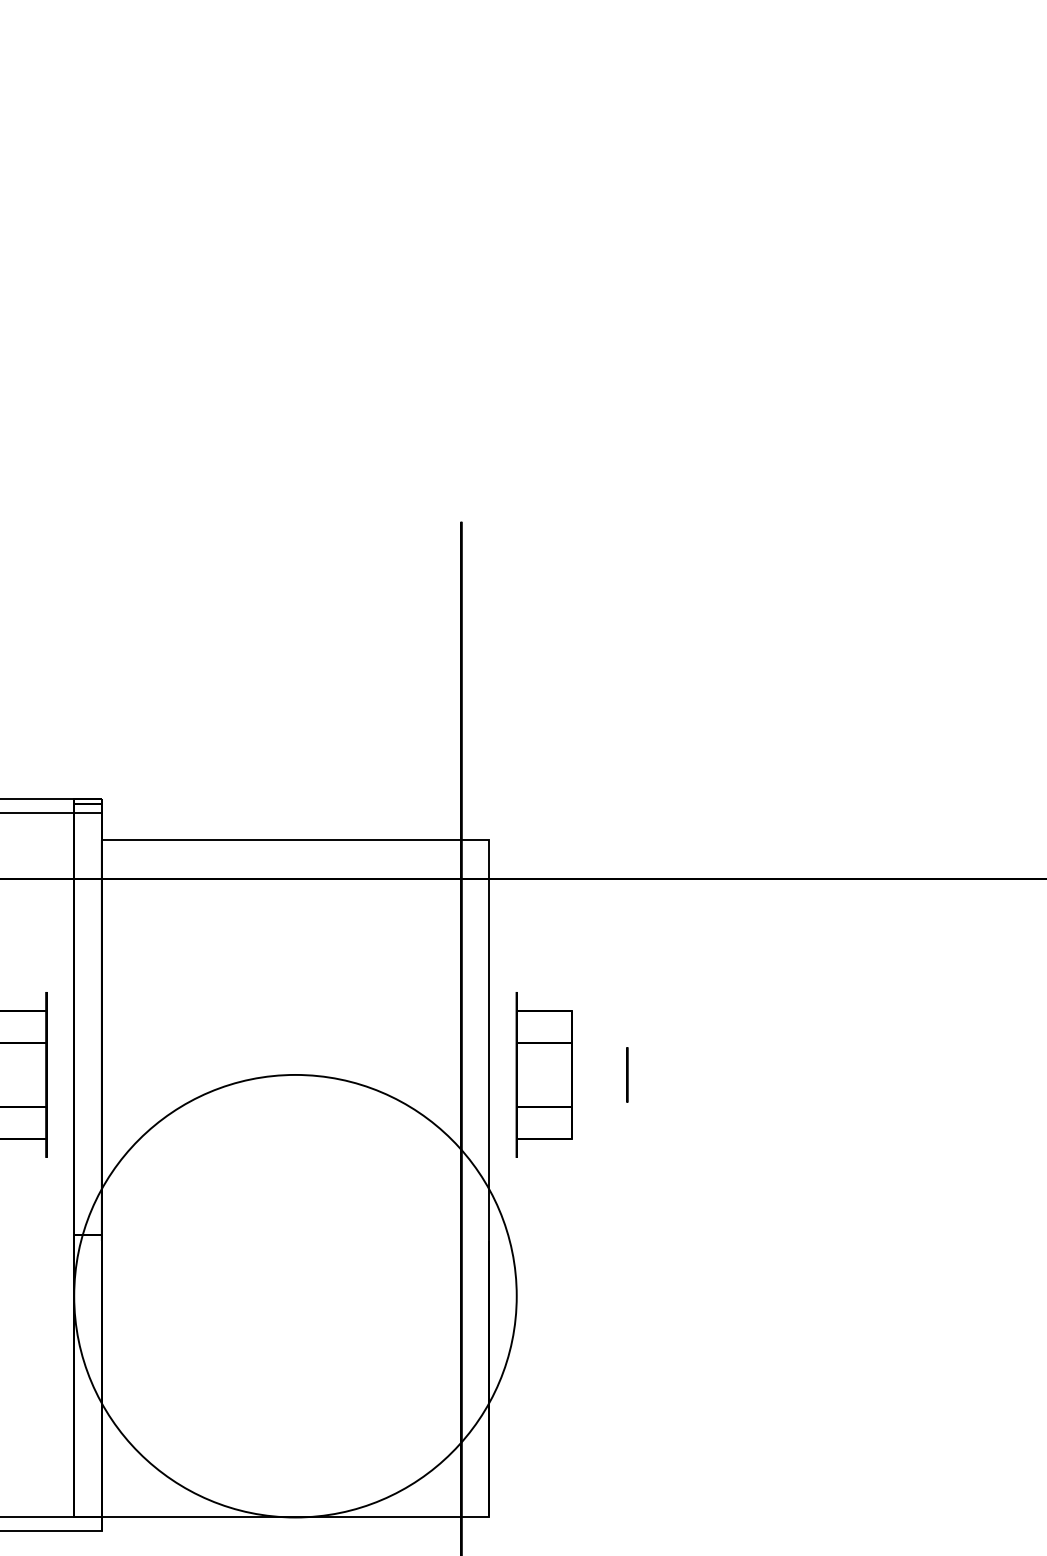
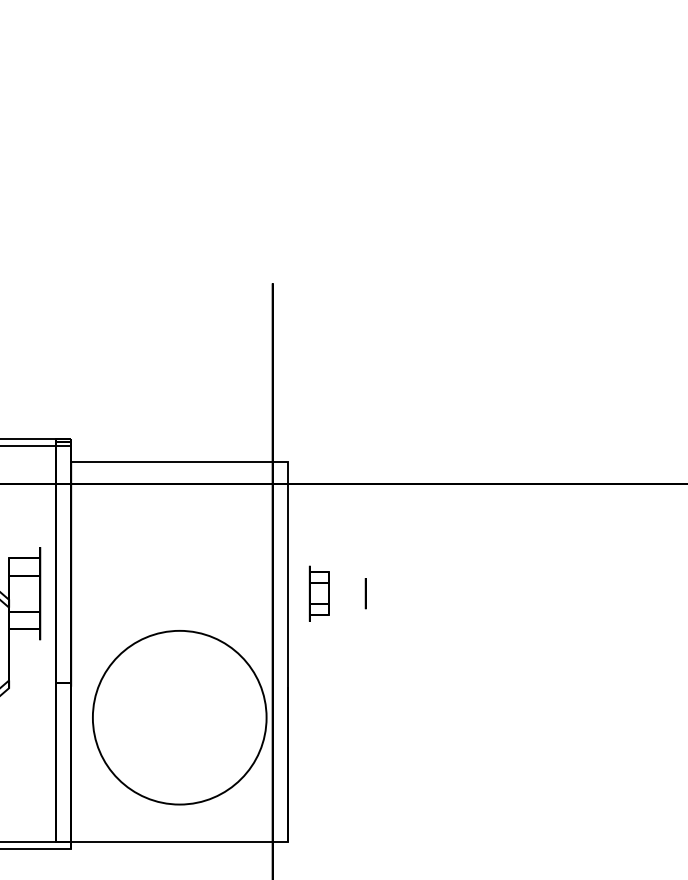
part: (542, 1074) -> (318, 593), size x0.6
circle: (295, 1295) -> (179, 717), size x0.7

